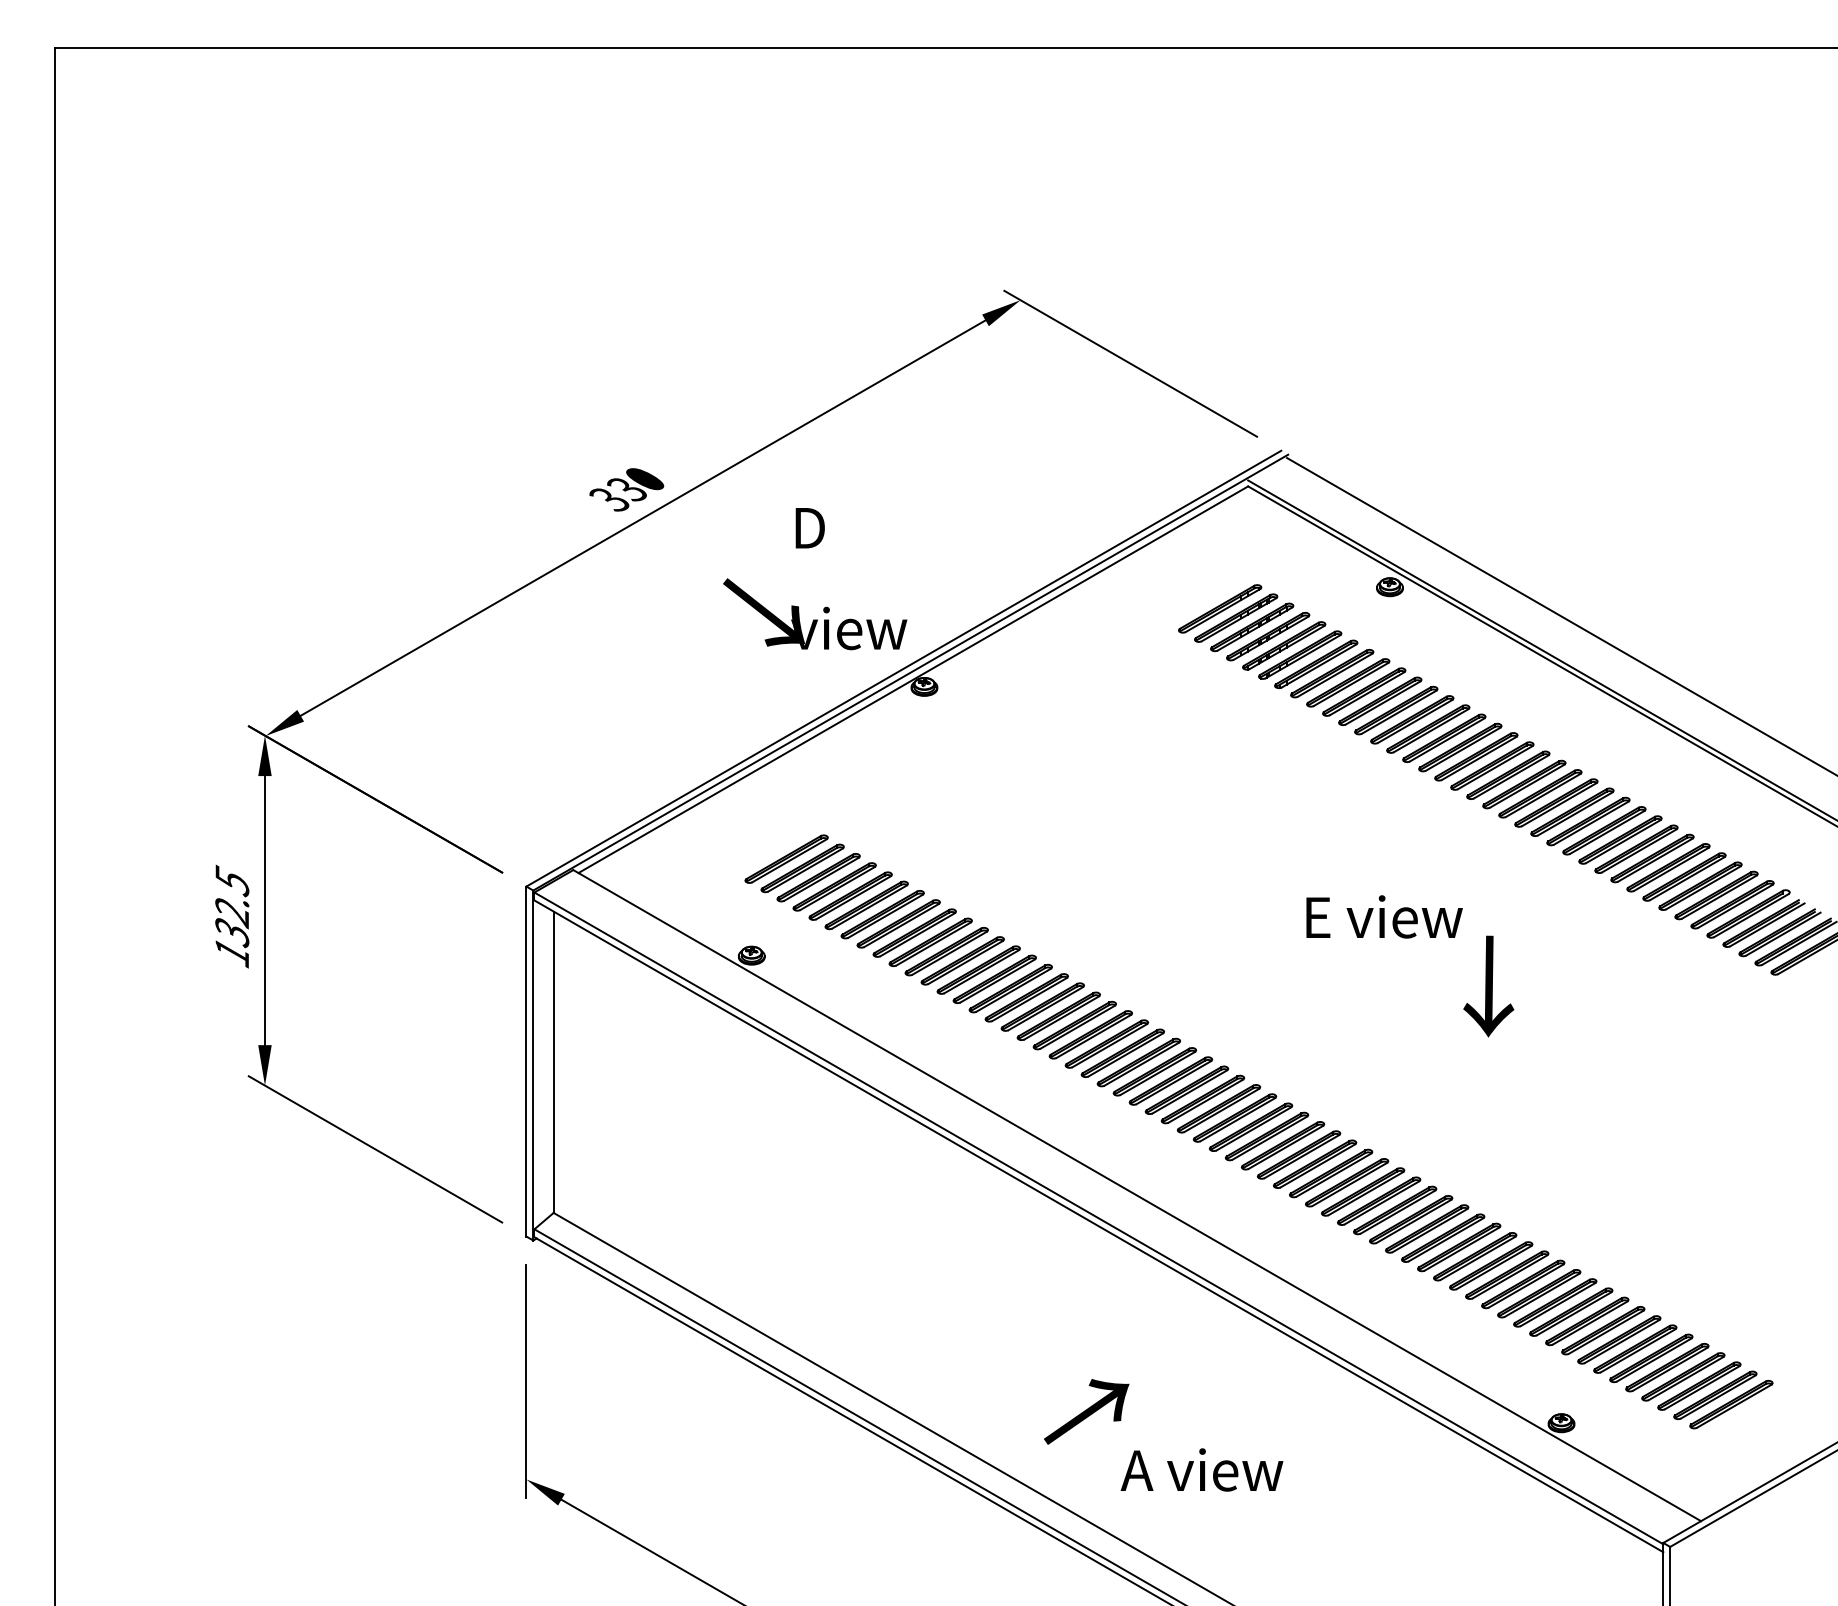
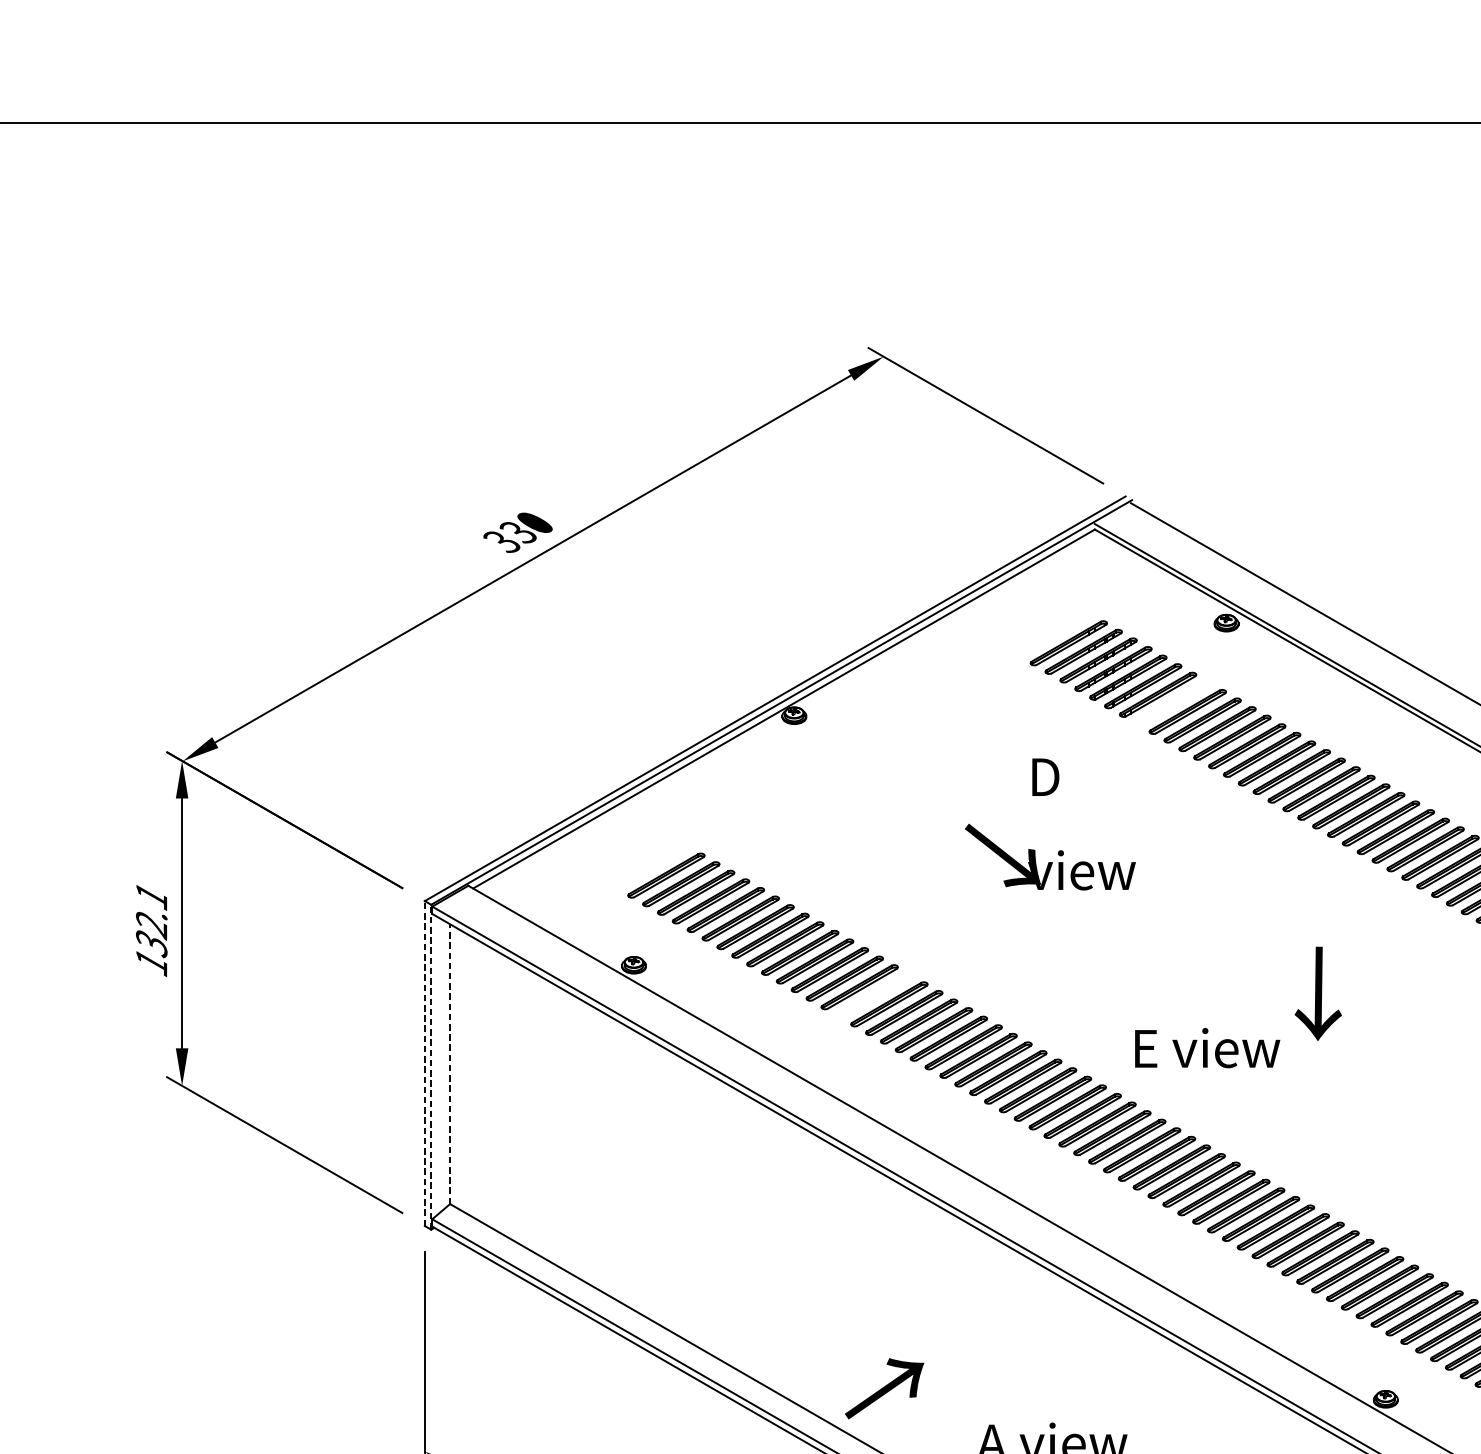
text: (815, 579) -> (1050, 824), moved
part: (1332, 673) -> (1173, 703), removed
text: (232, 880) -> (151, 895), 132.5 -> 132.1
text: (1384, 916) -> (1207, 1047), moved
part: (1010, 988) -> (874, 995), removed
line: (526, 1061) -> (424, 1063), solid -> dashed
line: (553, 1062) -> (449, 1064), solid -> dashed
line: (533, 1065) -> (431, 1067), solid -> dashed
text: (1086, 1411) -> (884, 1388), moved

